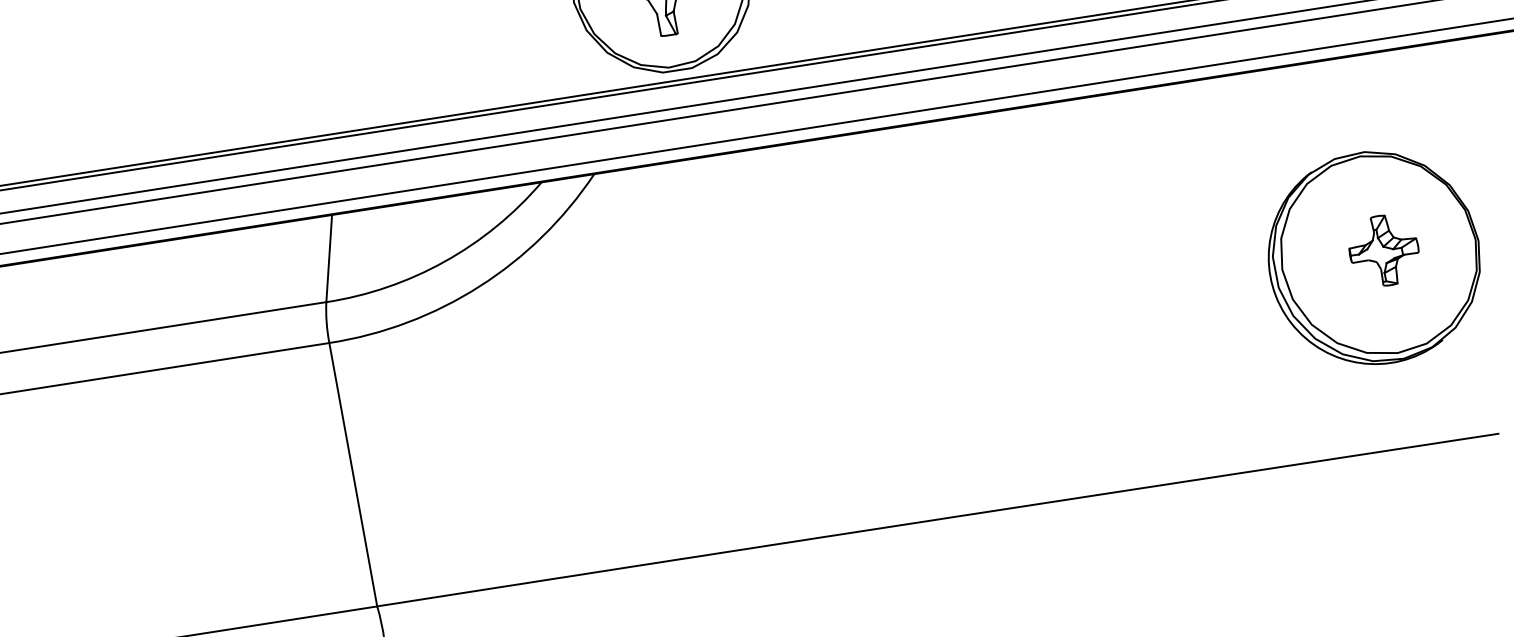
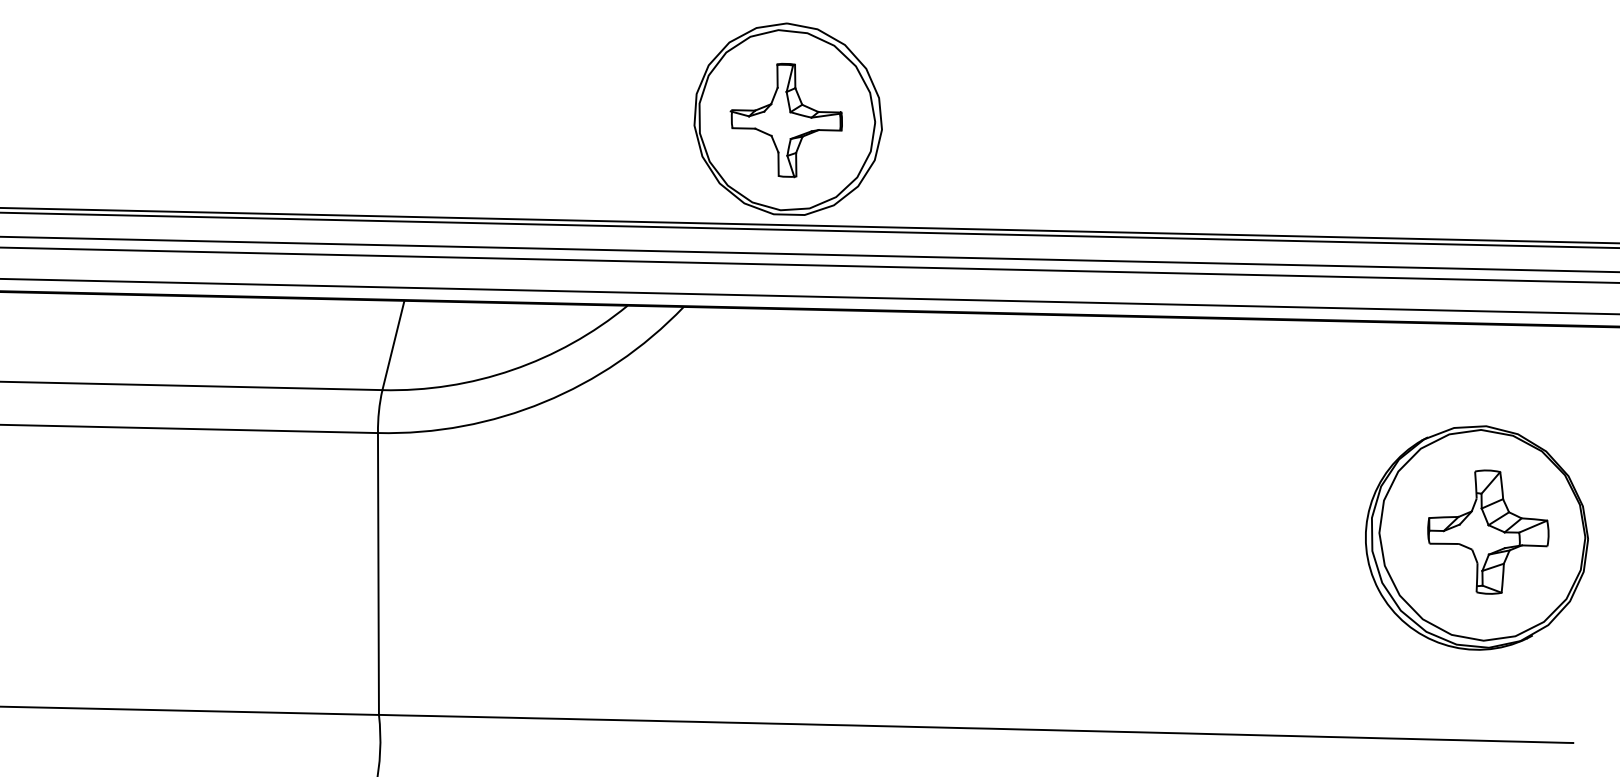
part: (1384, 250) -> (1488, 531), size x1.67

